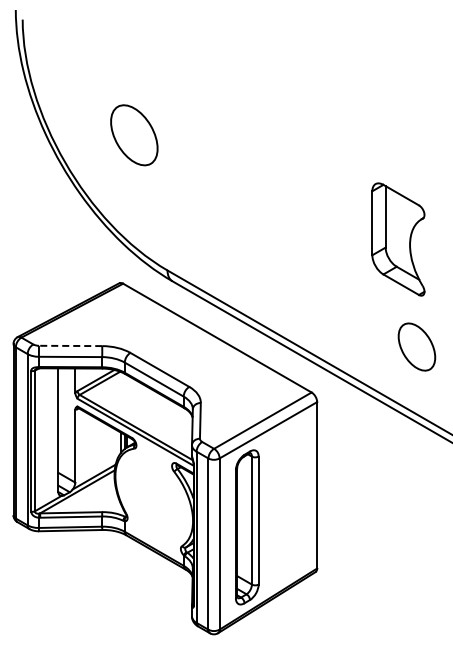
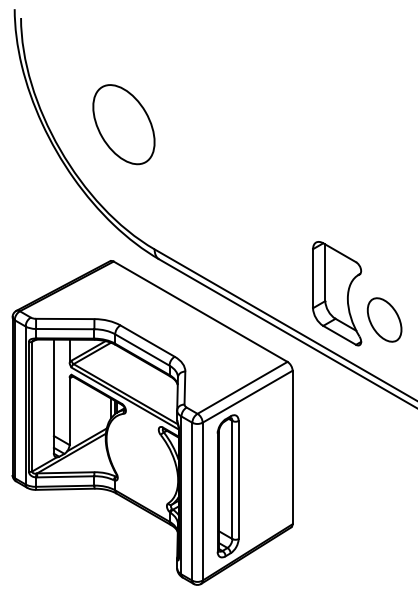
part: (134, 135) -> (124, 124), size x1.43
part: (398, 239) -> (337, 293), moved
line: (70, 345) -> (65, 318), dashed -> solid

